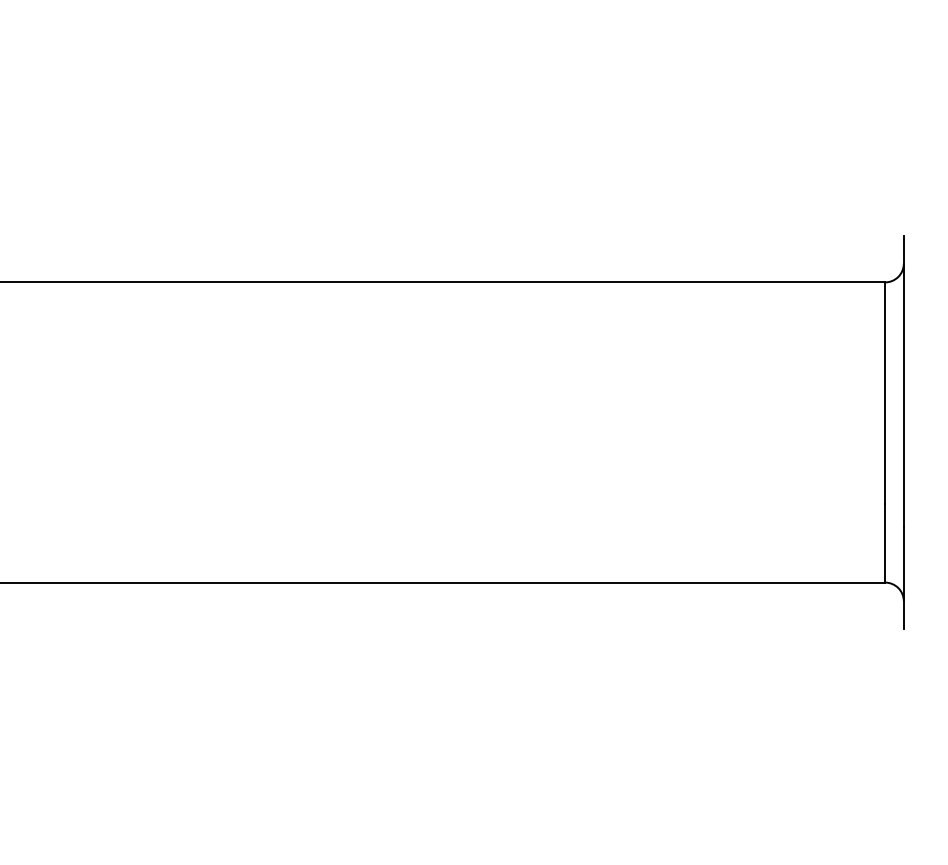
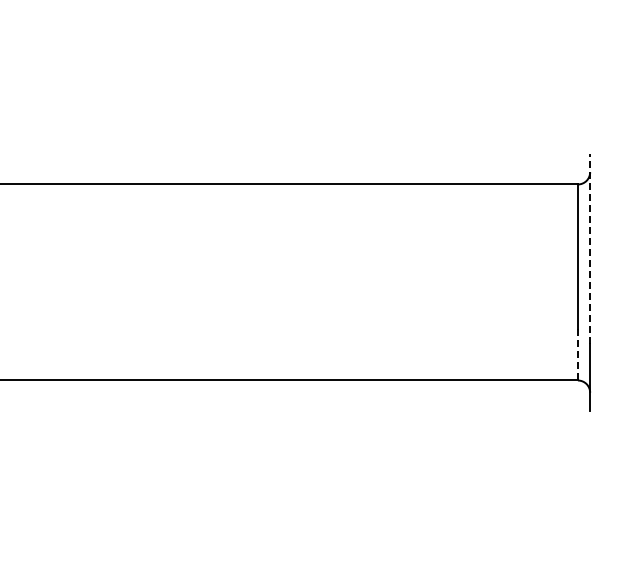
line: (904, 381) -> (590, 249), solid -> dashed
line: (884, 542) -> (577, 354), solid -> dashed

